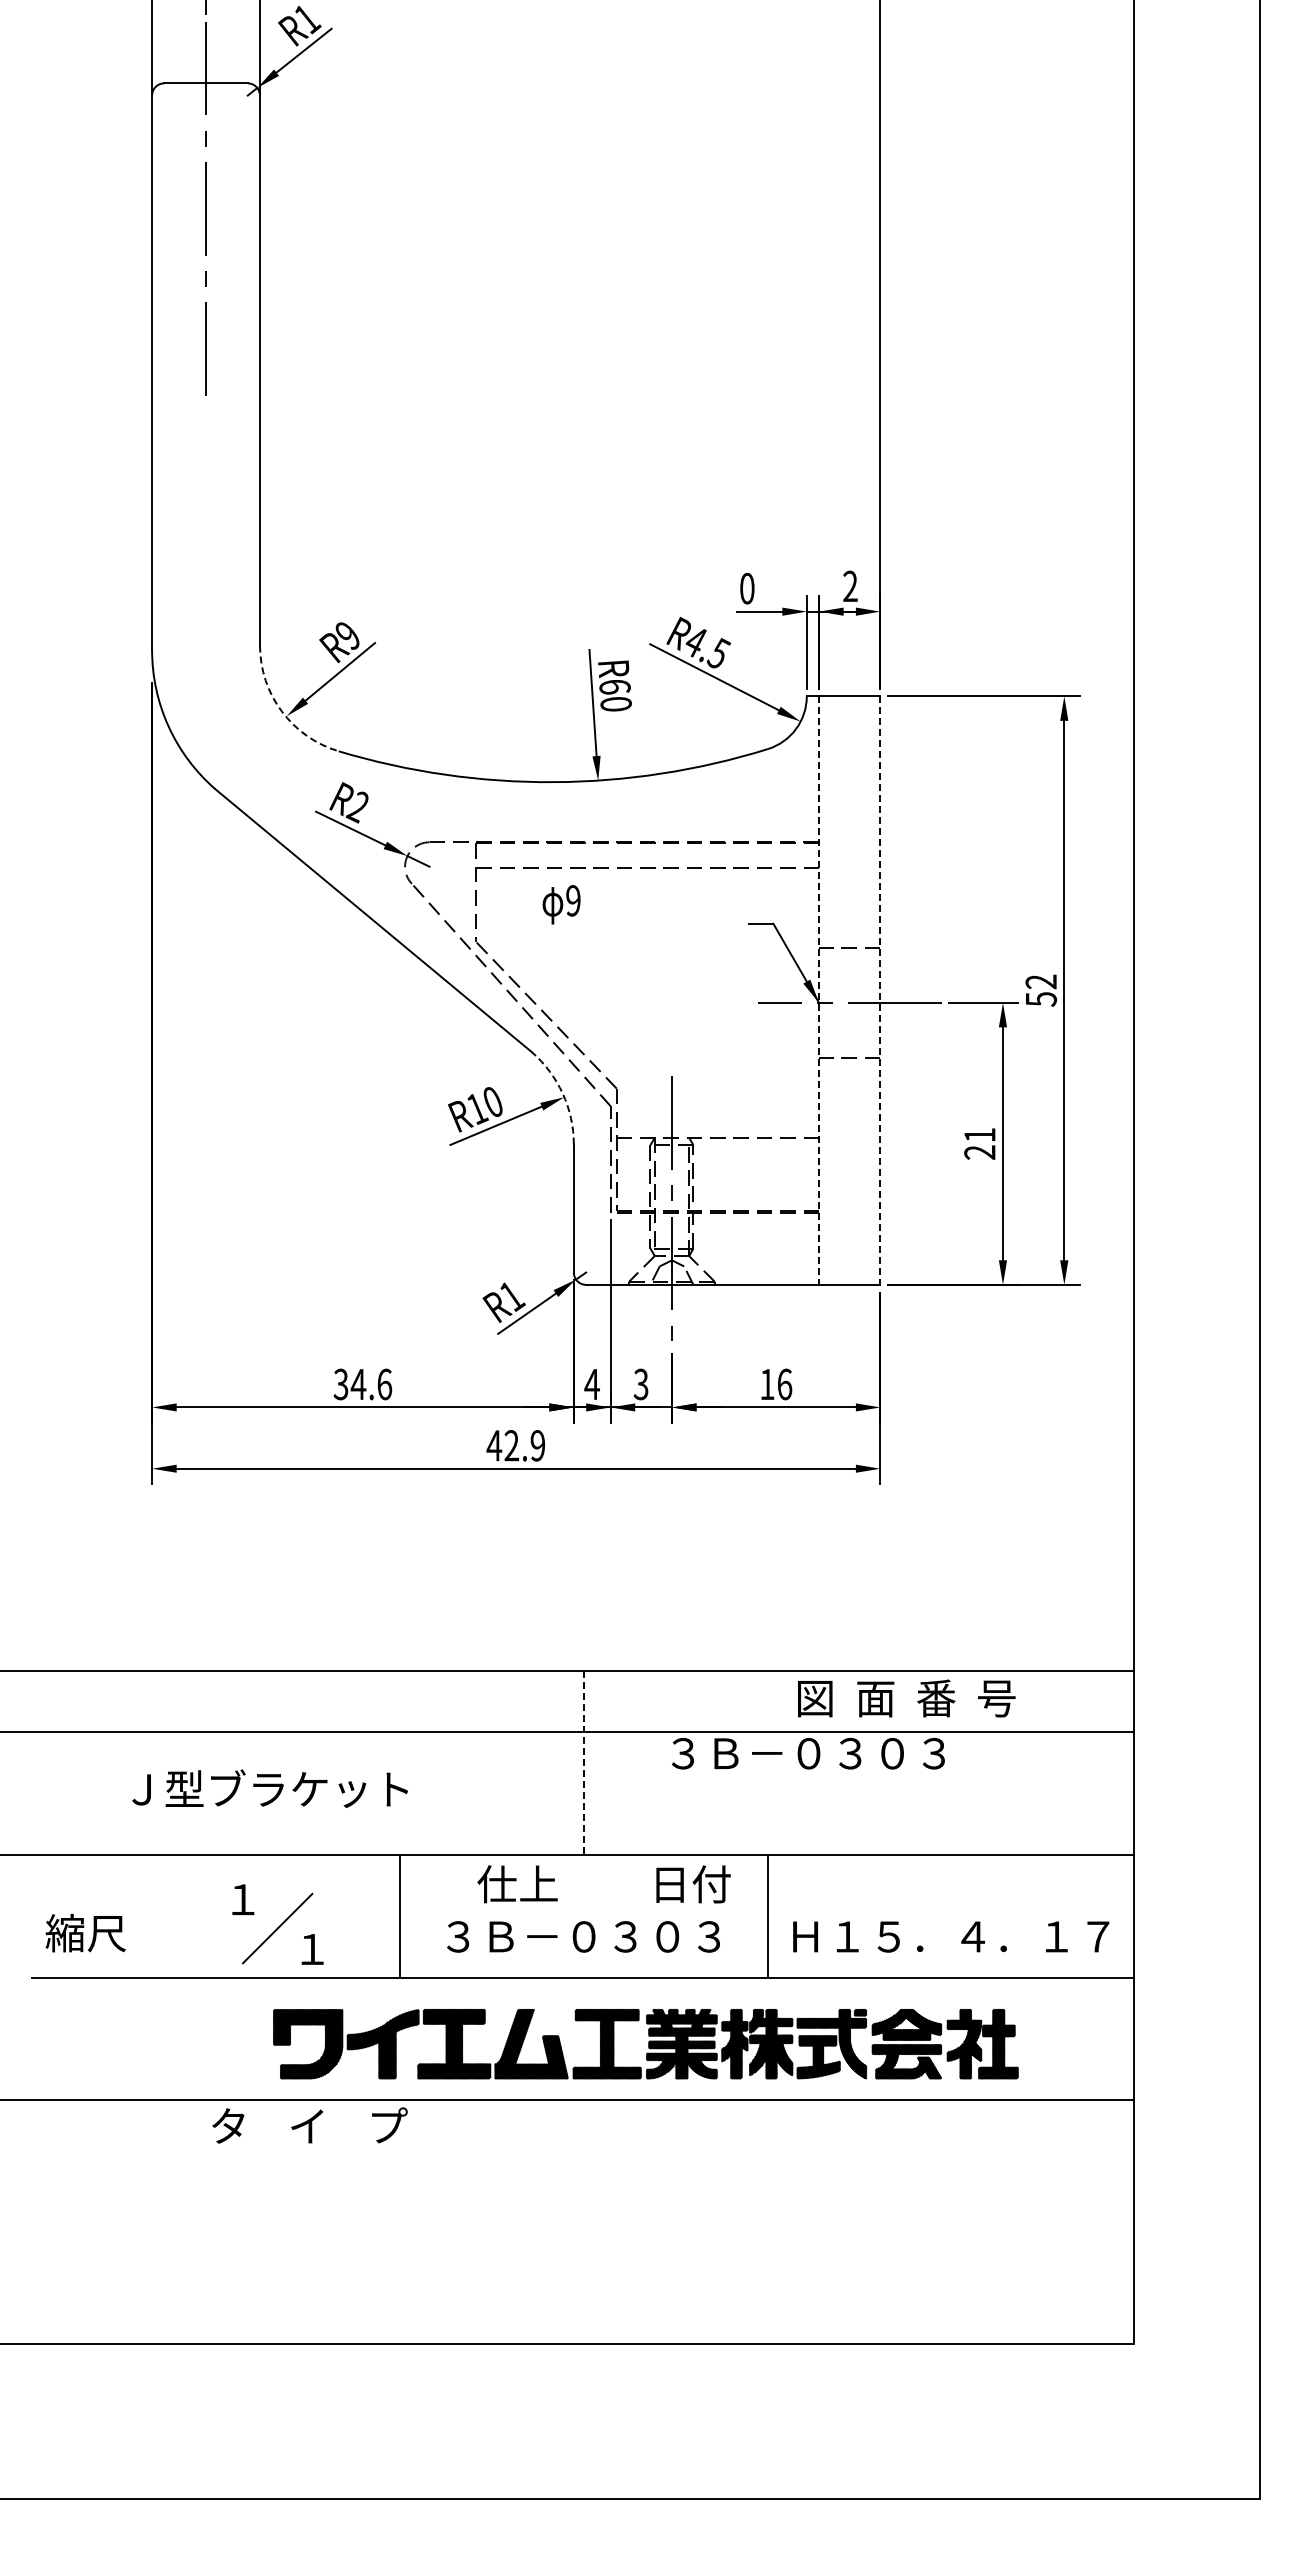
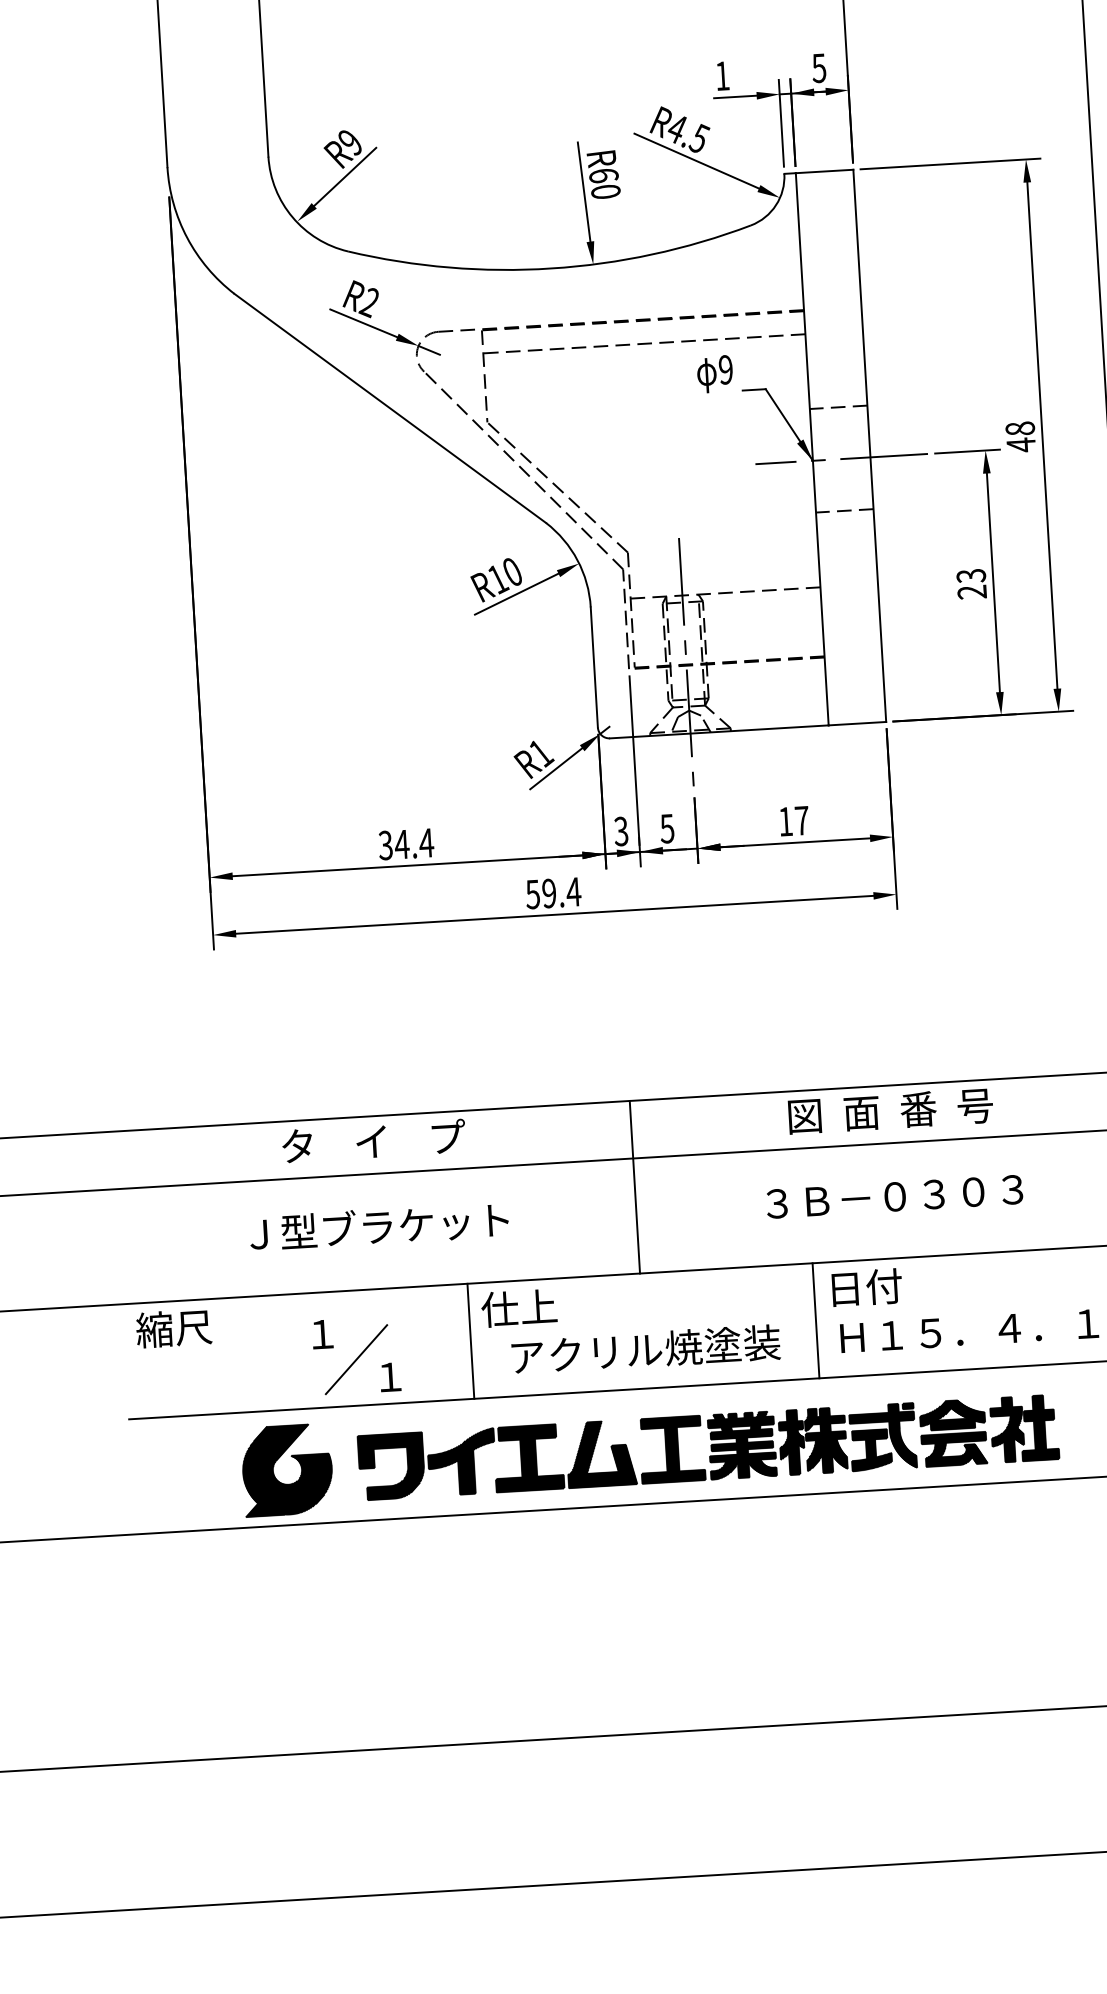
text: (850, 586) -> (819, 68), 2 -> 5
text: (747, 588) -> (722, 75), 0 -> 1
arc: (281, 711) -> (292, 217), dashed -> solid
text: (561, 904) -> (714, 373), moved
text: (1041, 990) -> (1020, 436), 52 -> 48
line: (819, 991) -> (812, 450), dashed -> solid
line: (880, 991) -> (869, 446), dashed -> solid
arc: (562, 1093) -> (577, 560), dashed -> solid
text: (979, 1135) -> (970, 576), 21 -> 23
text: (641, 1383) -> (667, 827), 3 -> 5
text: (384, 1384) -> (426, 843), 34.6 -> 34.4
text: (591, 1384) -> (620, 831), 4 -> 3
text: (784, 1384) -> (801, 820), 16 -> 17
text: (515, 1445) -> (552, 893), 42.9 -> 59.4
text: (906, 1698) -> (890, 1111), moved
text: (808, 1753) -> (894, 1196), moved
line: (584, 1763) -> (635, 1187), dashed -> solid
text: (269, 1788) -> (378, 1226), moved
text: (517, 1884) -> (519, 1308), moved
text: (693, 1884) -> (867, 1287), moved
text: (85, 1932) -> (173, 1328), moved
text: (585, 1936) -> (645, 1349), ３Ｂ－０３０３ -> アクリル焼塗装
part: (207, 2031) -> (296, 1460), added
text: (309, 2125) -> (373, 1141), moved

